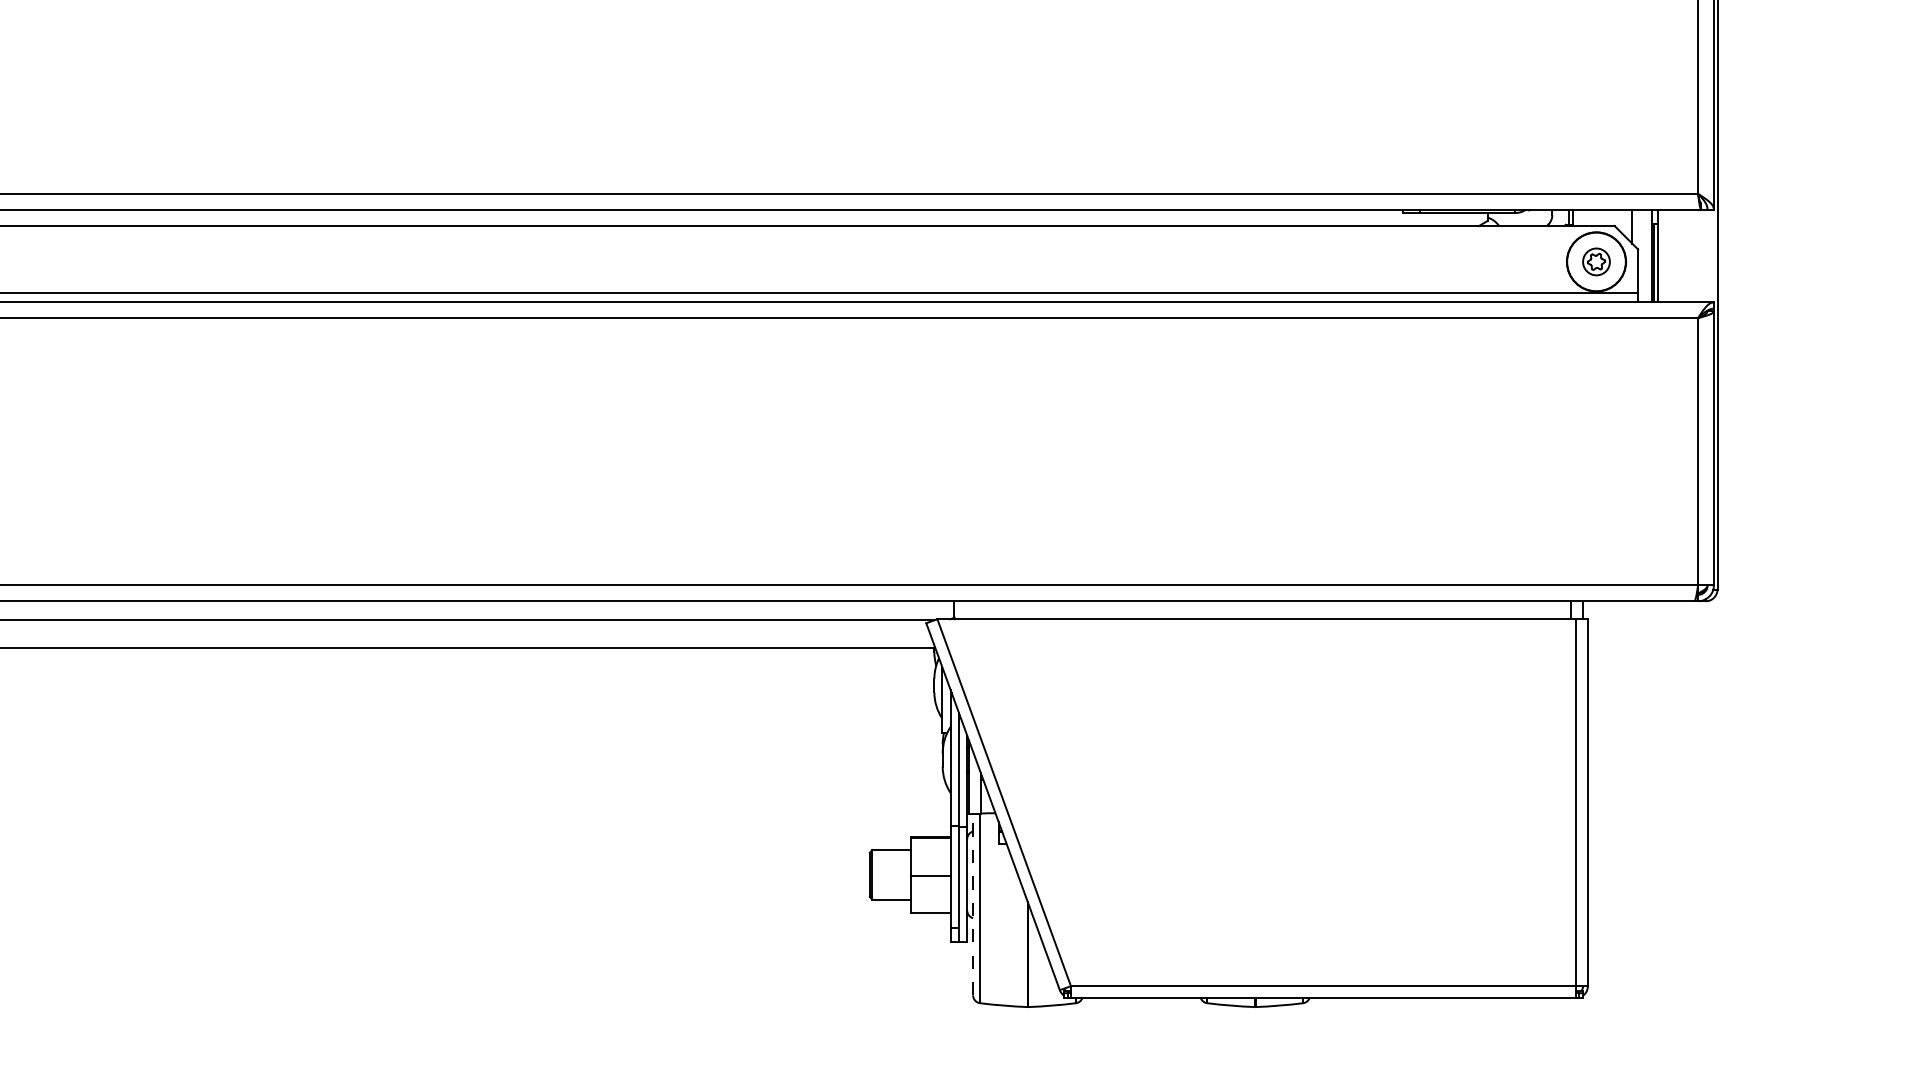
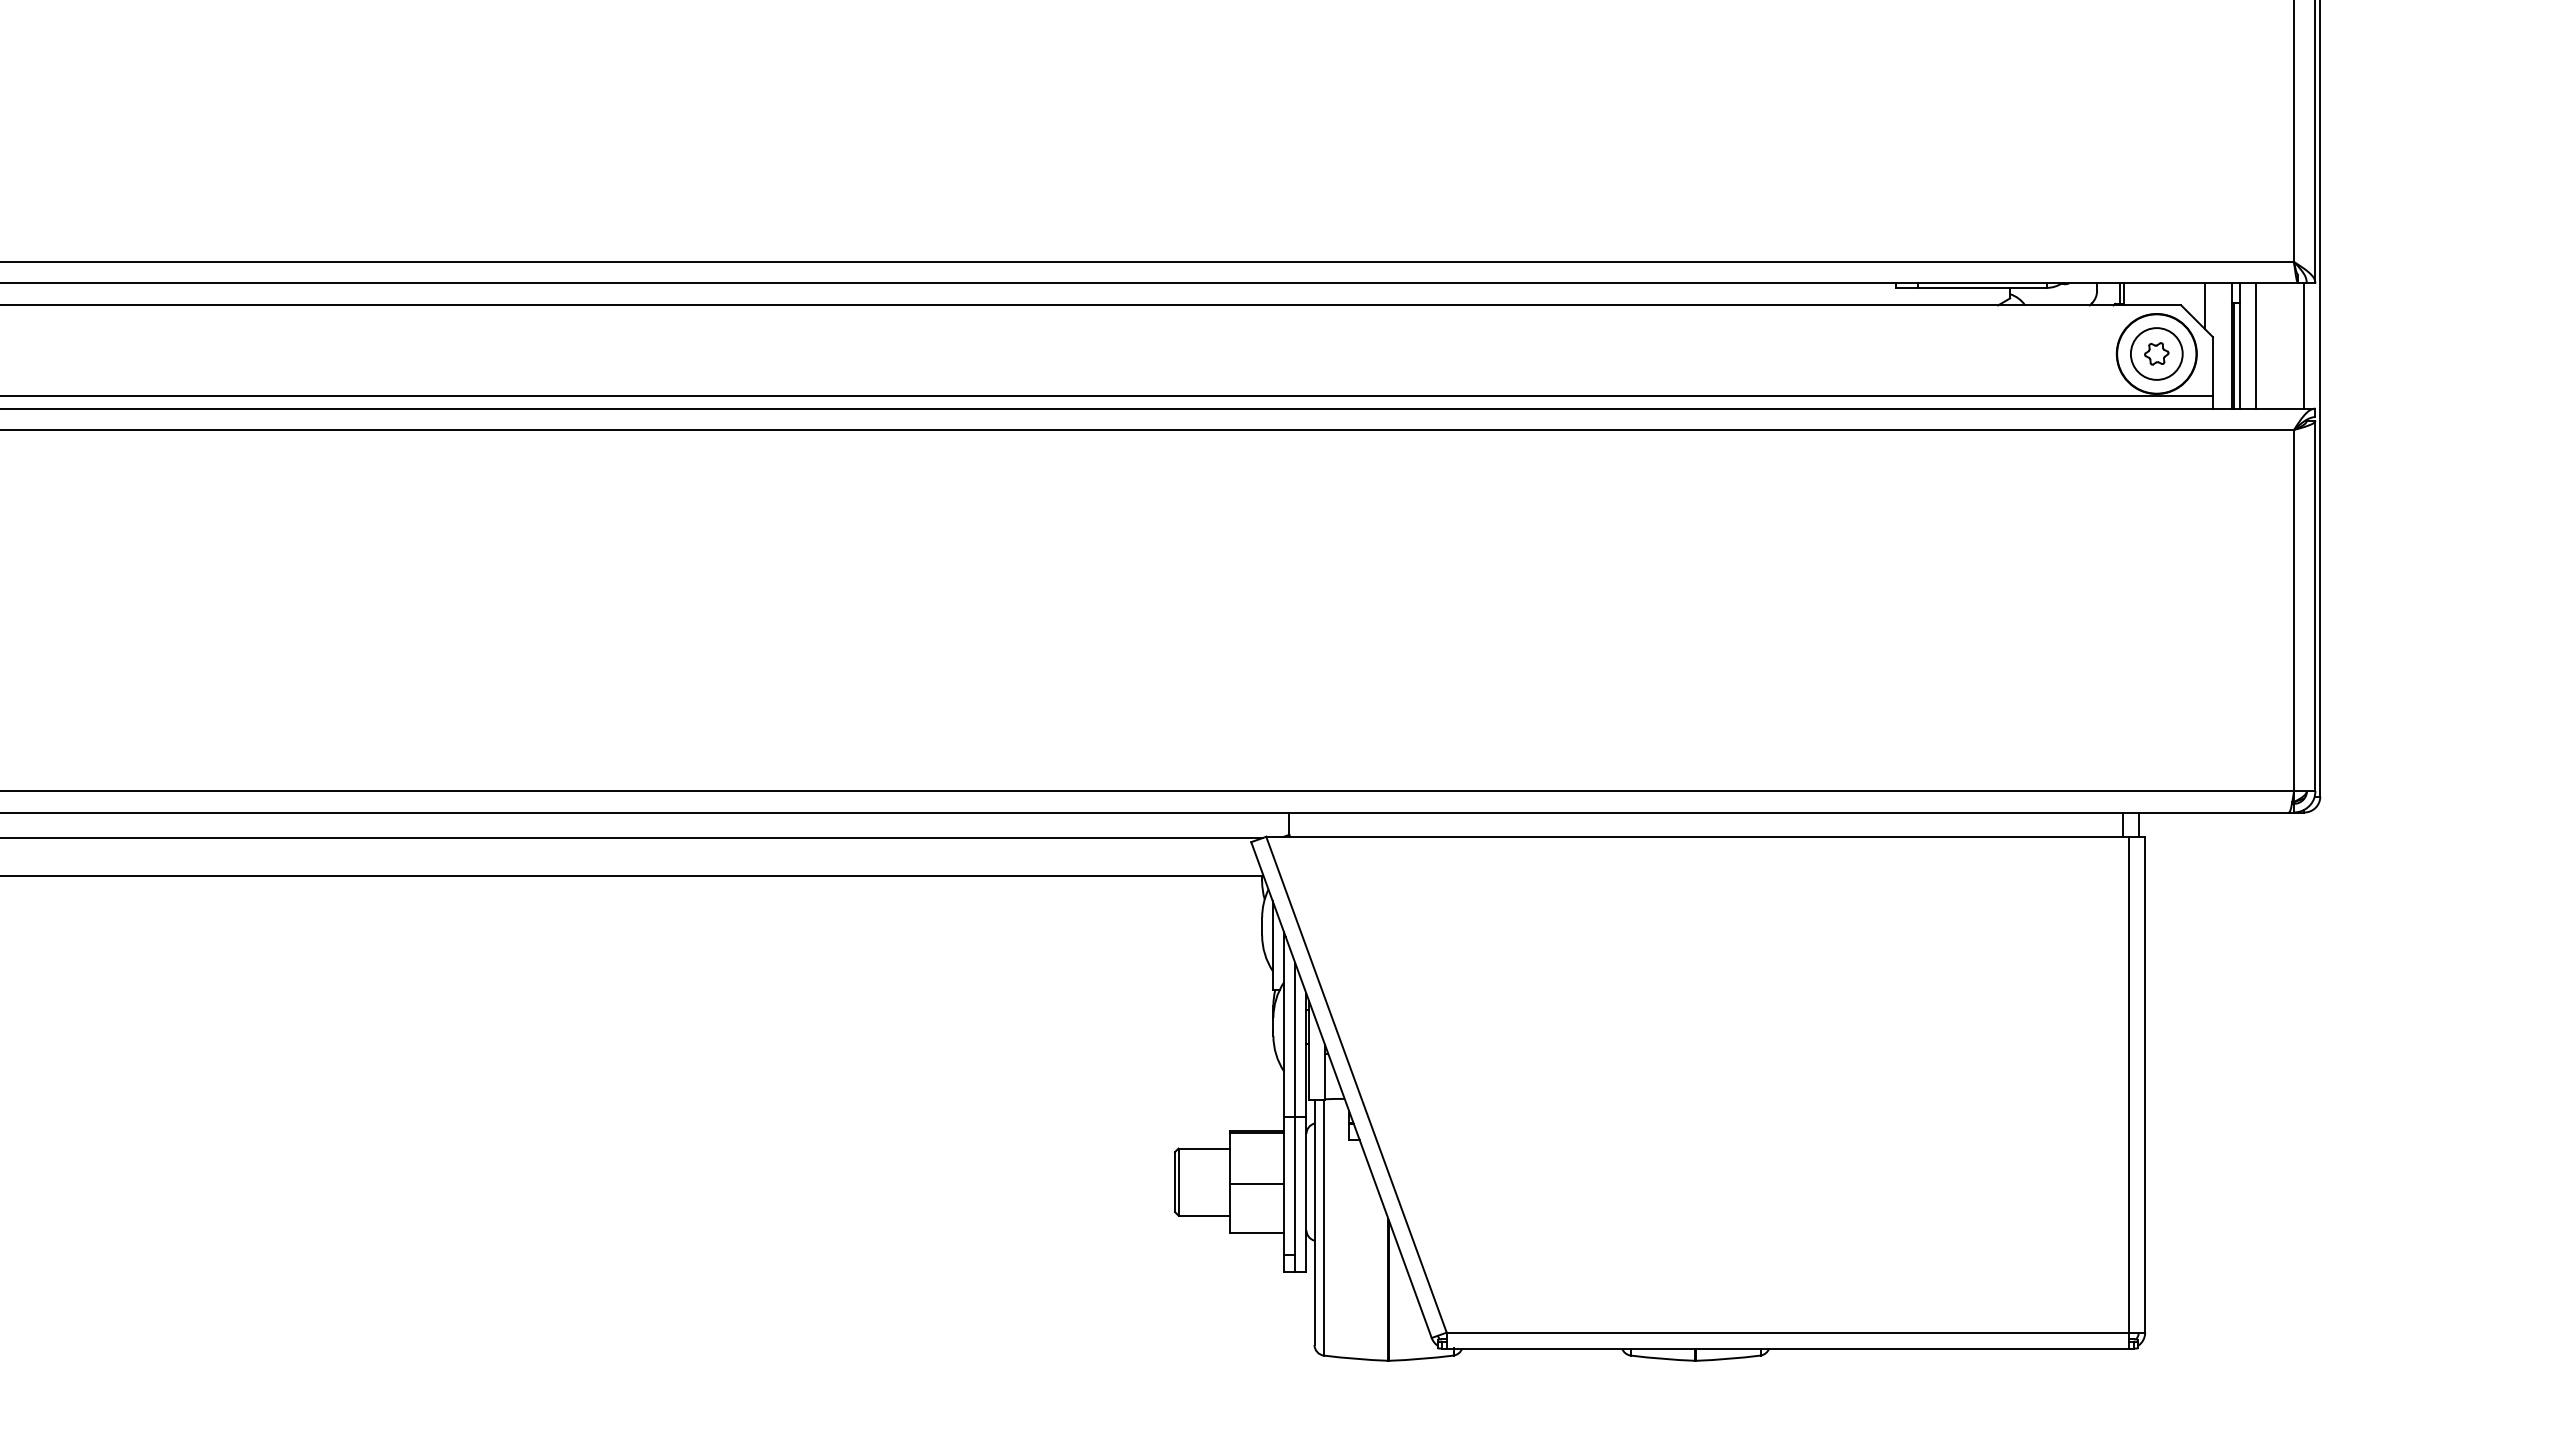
line: (1669, 255) -> (2255, 345), added
line: (1705, 255) -> (2304, 345), added
circle: (1596, 261) -> (2156, 353), size x1.43
line: (973, 904) -> (1314, 1222), dashed -> solid

